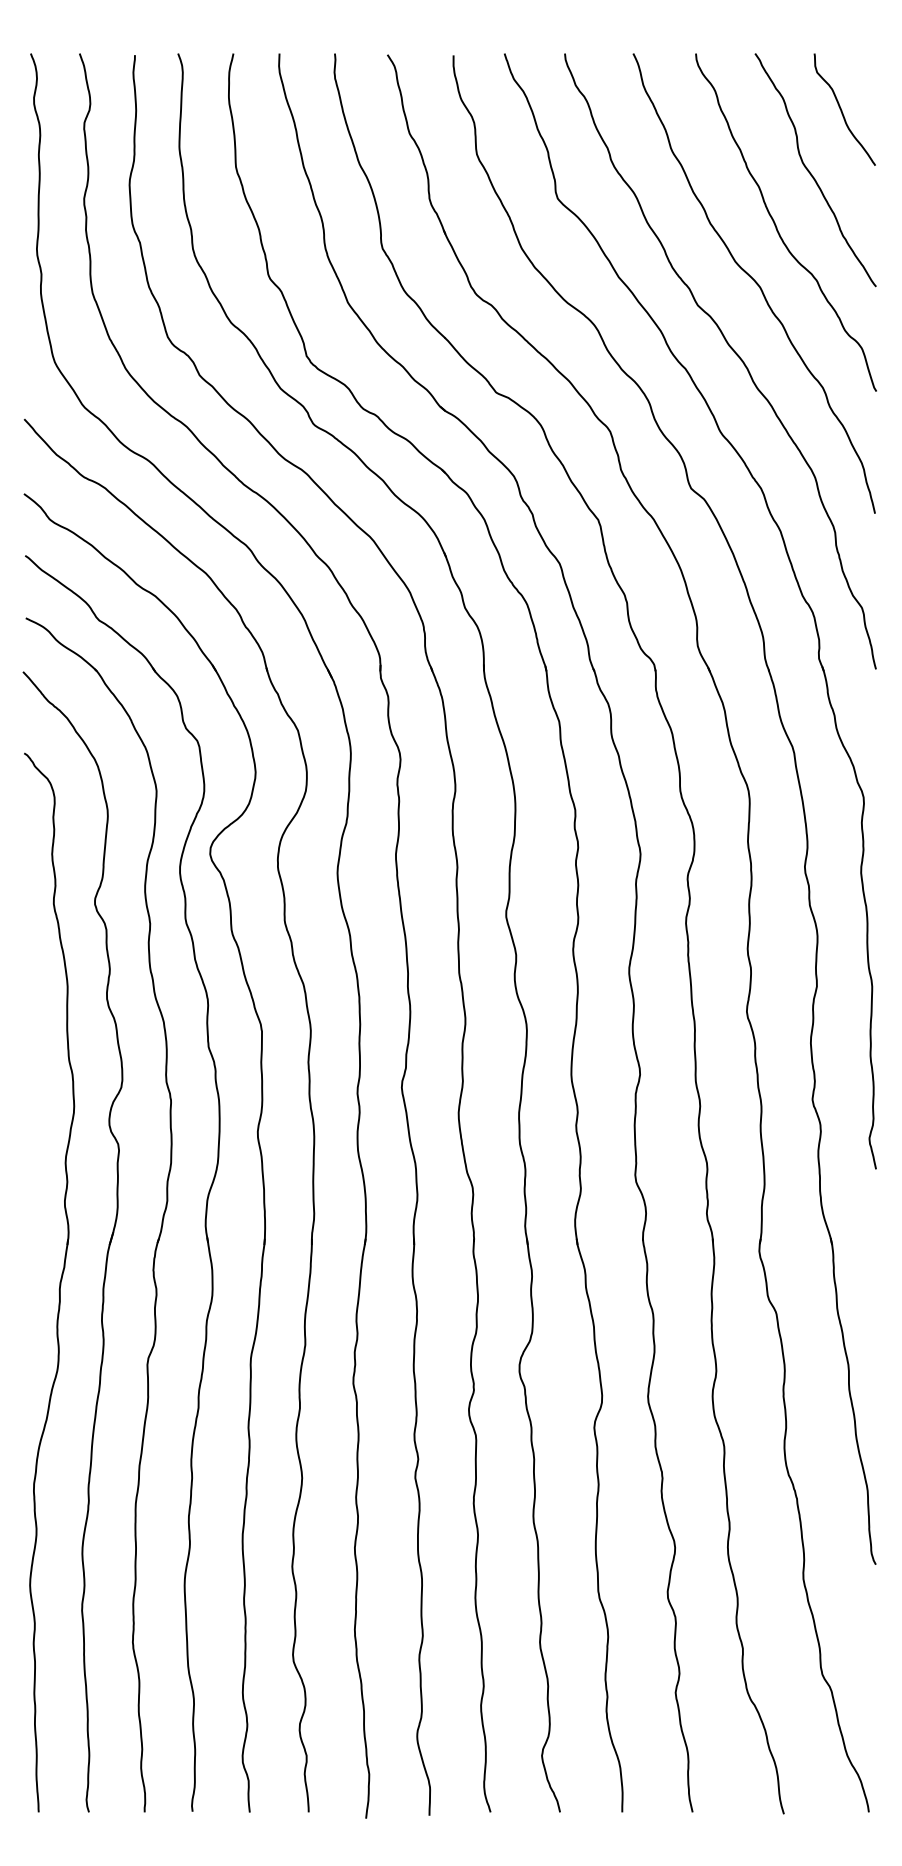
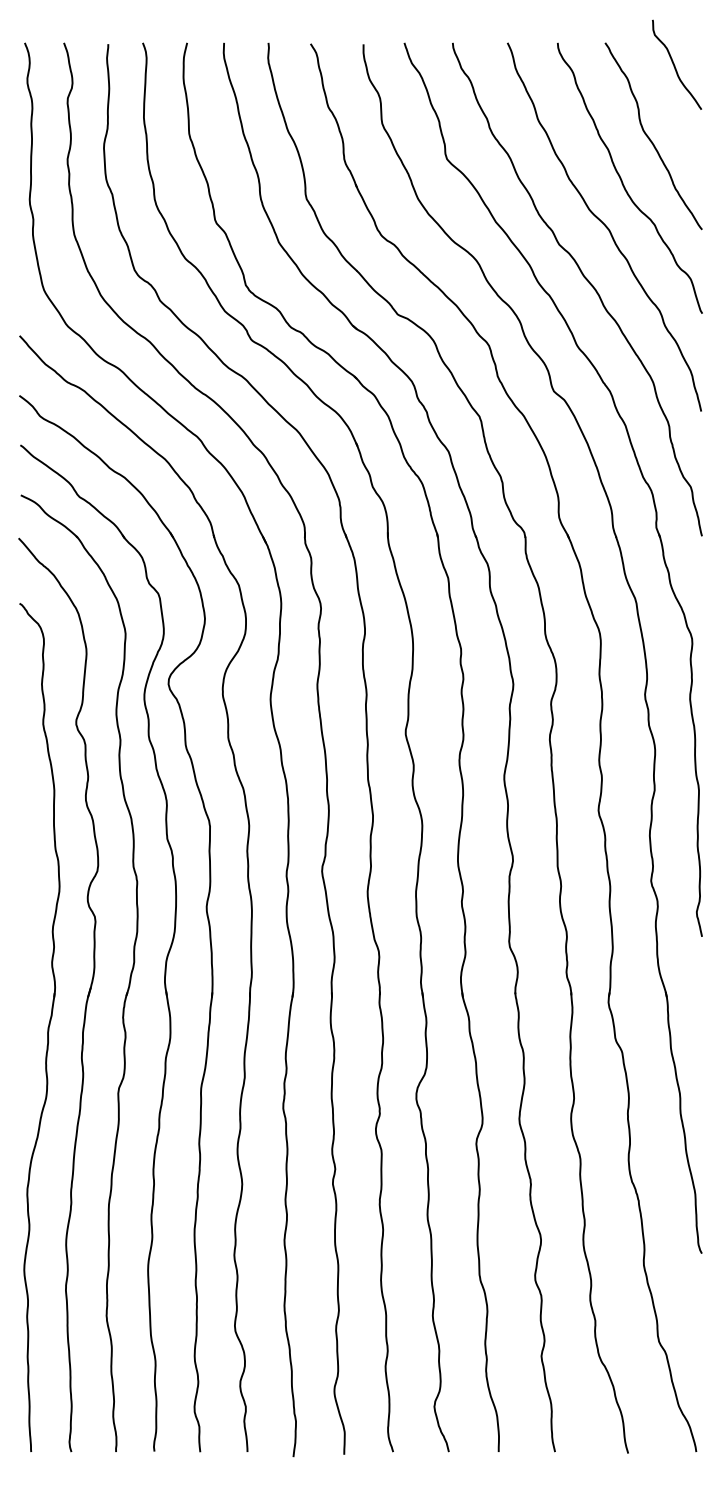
curve: (842, 110) -> (675, 65), moved

